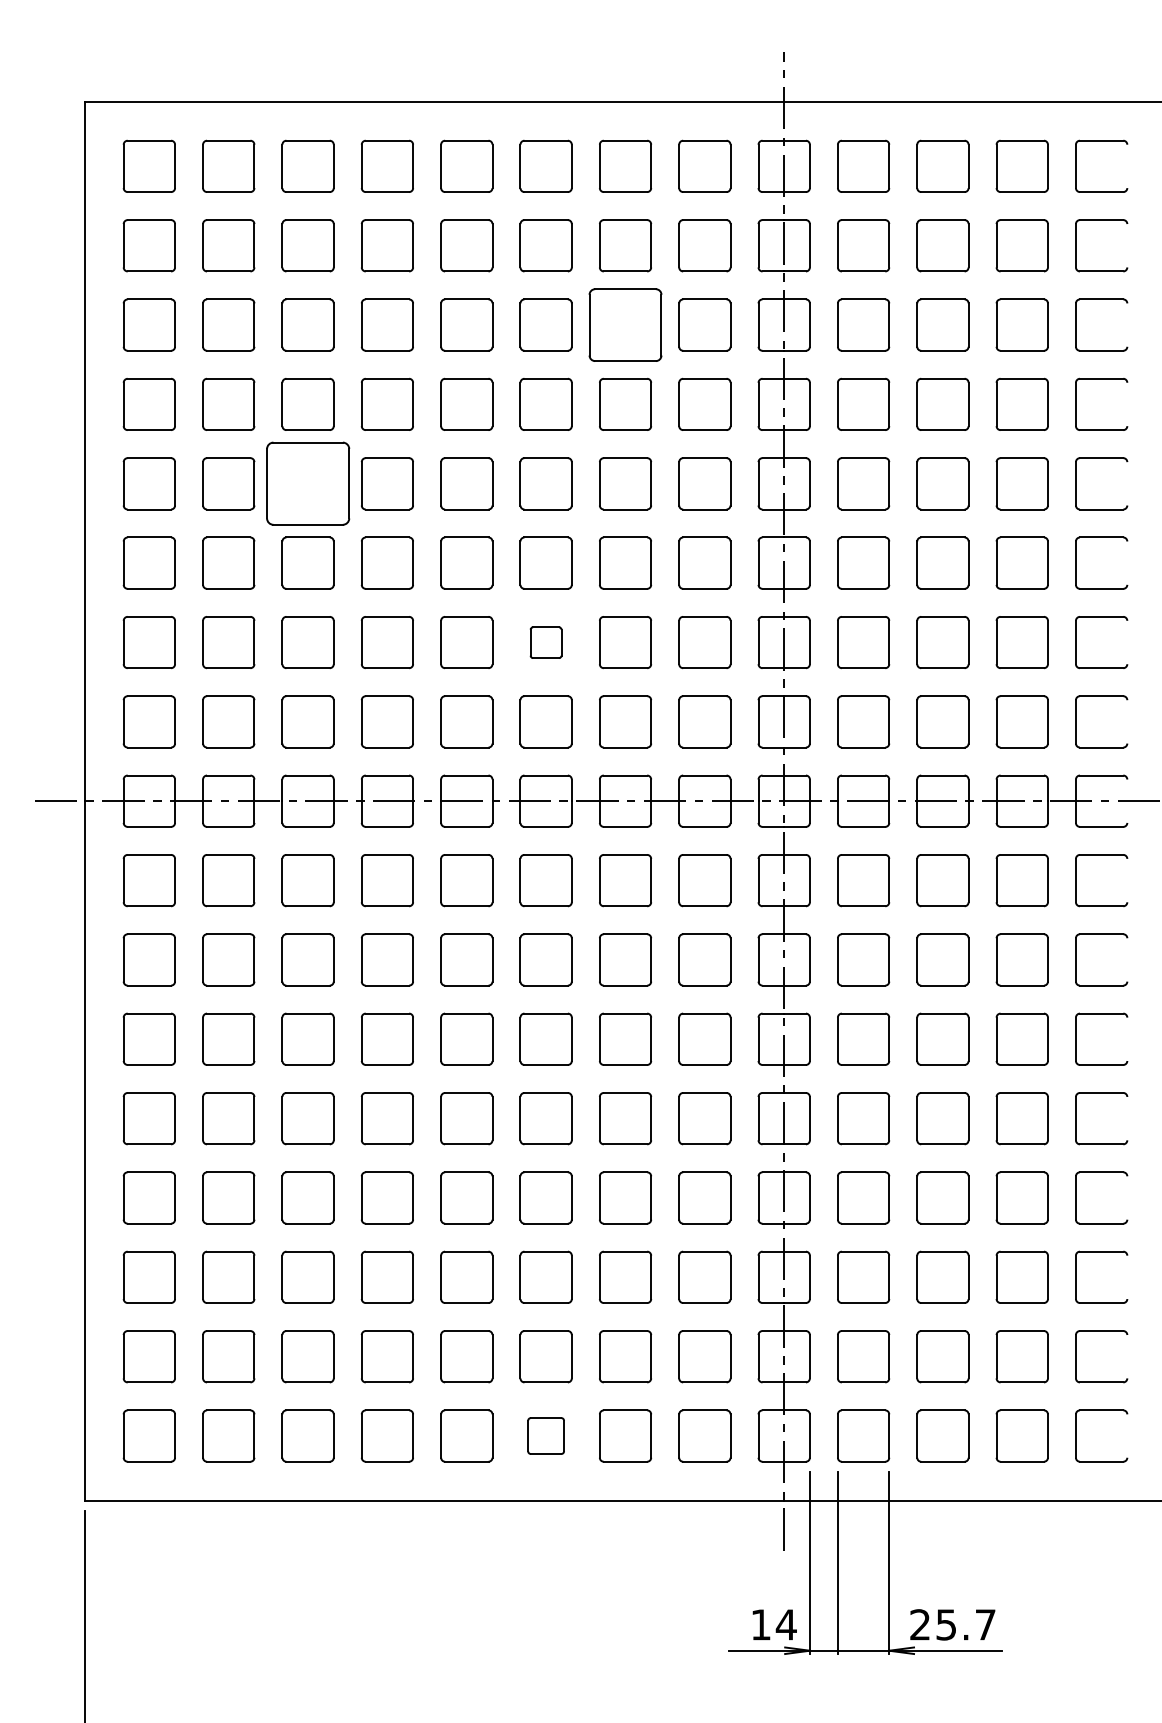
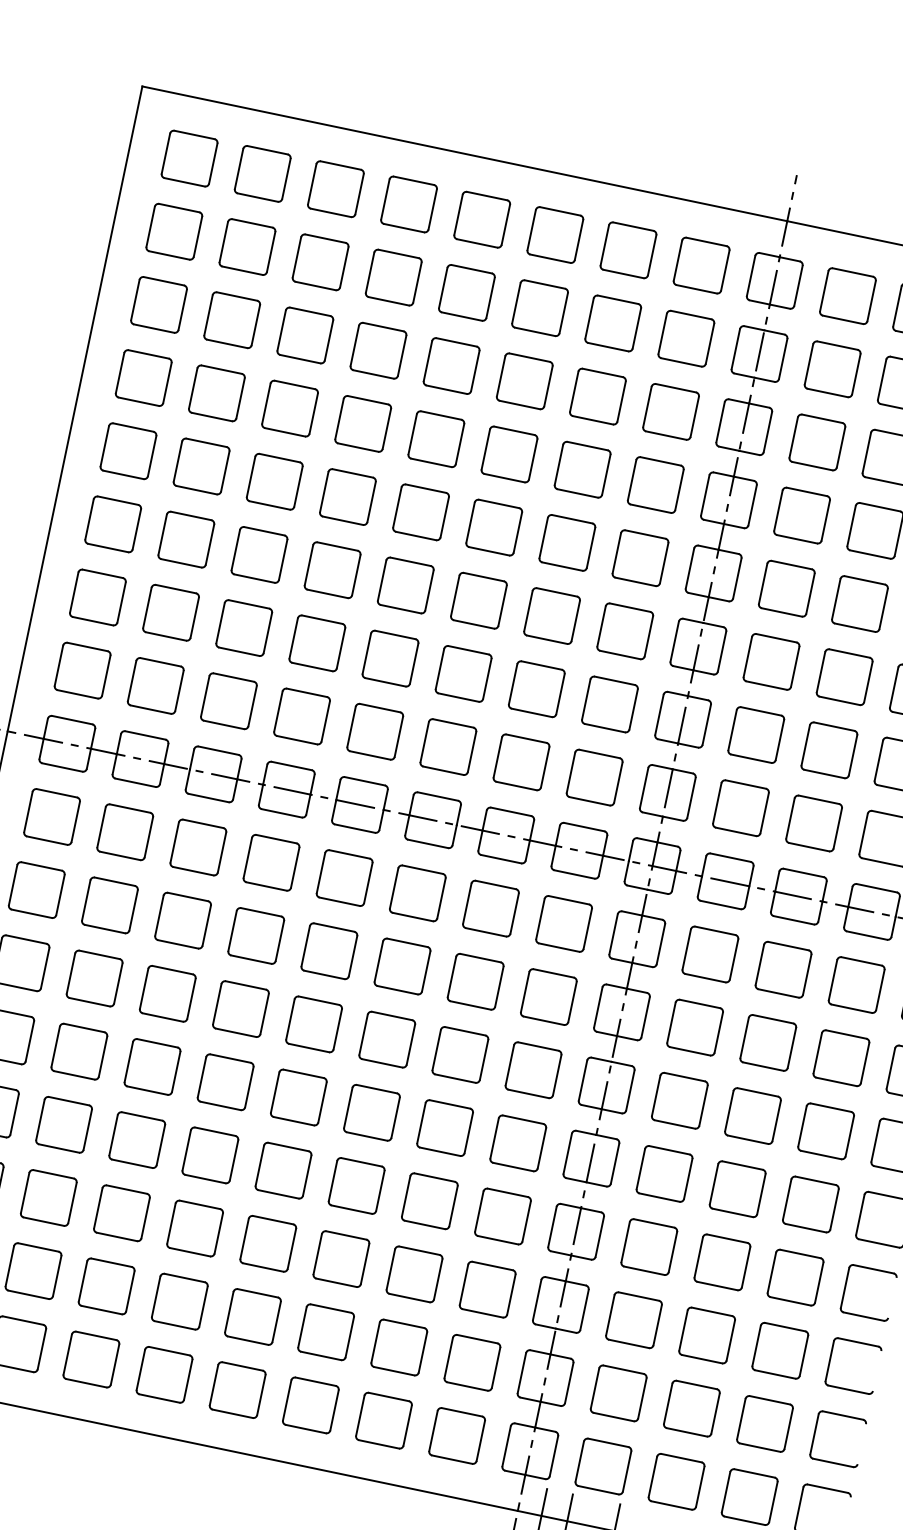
part: (625, 324) -> (598, 396), size x0.71
part: (307, 483) -> (274, 481), size x0.62
part: (545, 642) -> (463, 673), size x1.67
part: (545, 1435) -> (310, 1404), size x1.43

